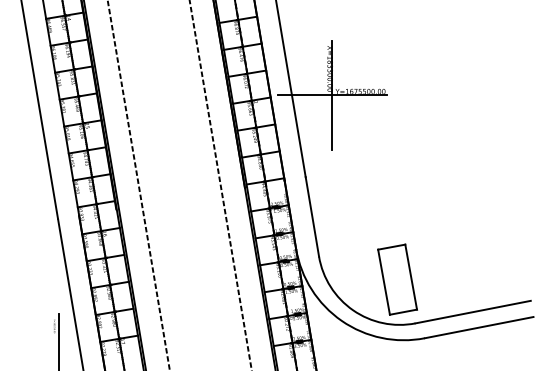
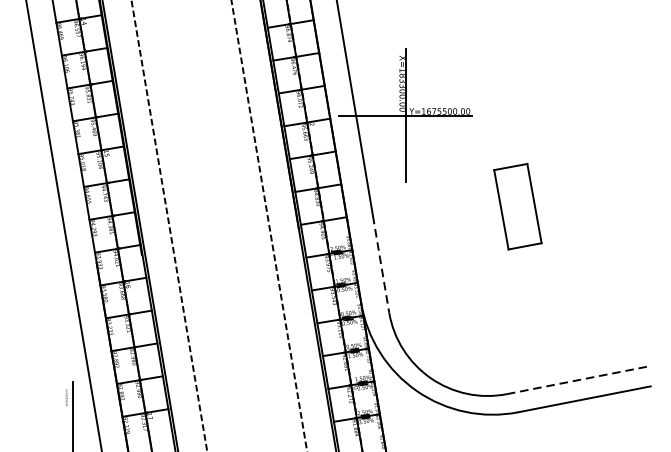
line: (312, 217) -> (381, 265), solid -> dashed
part: (397, 279) -> (517, 206), moved
line: (473, 312) -> (577, 380), solid -> dashed

